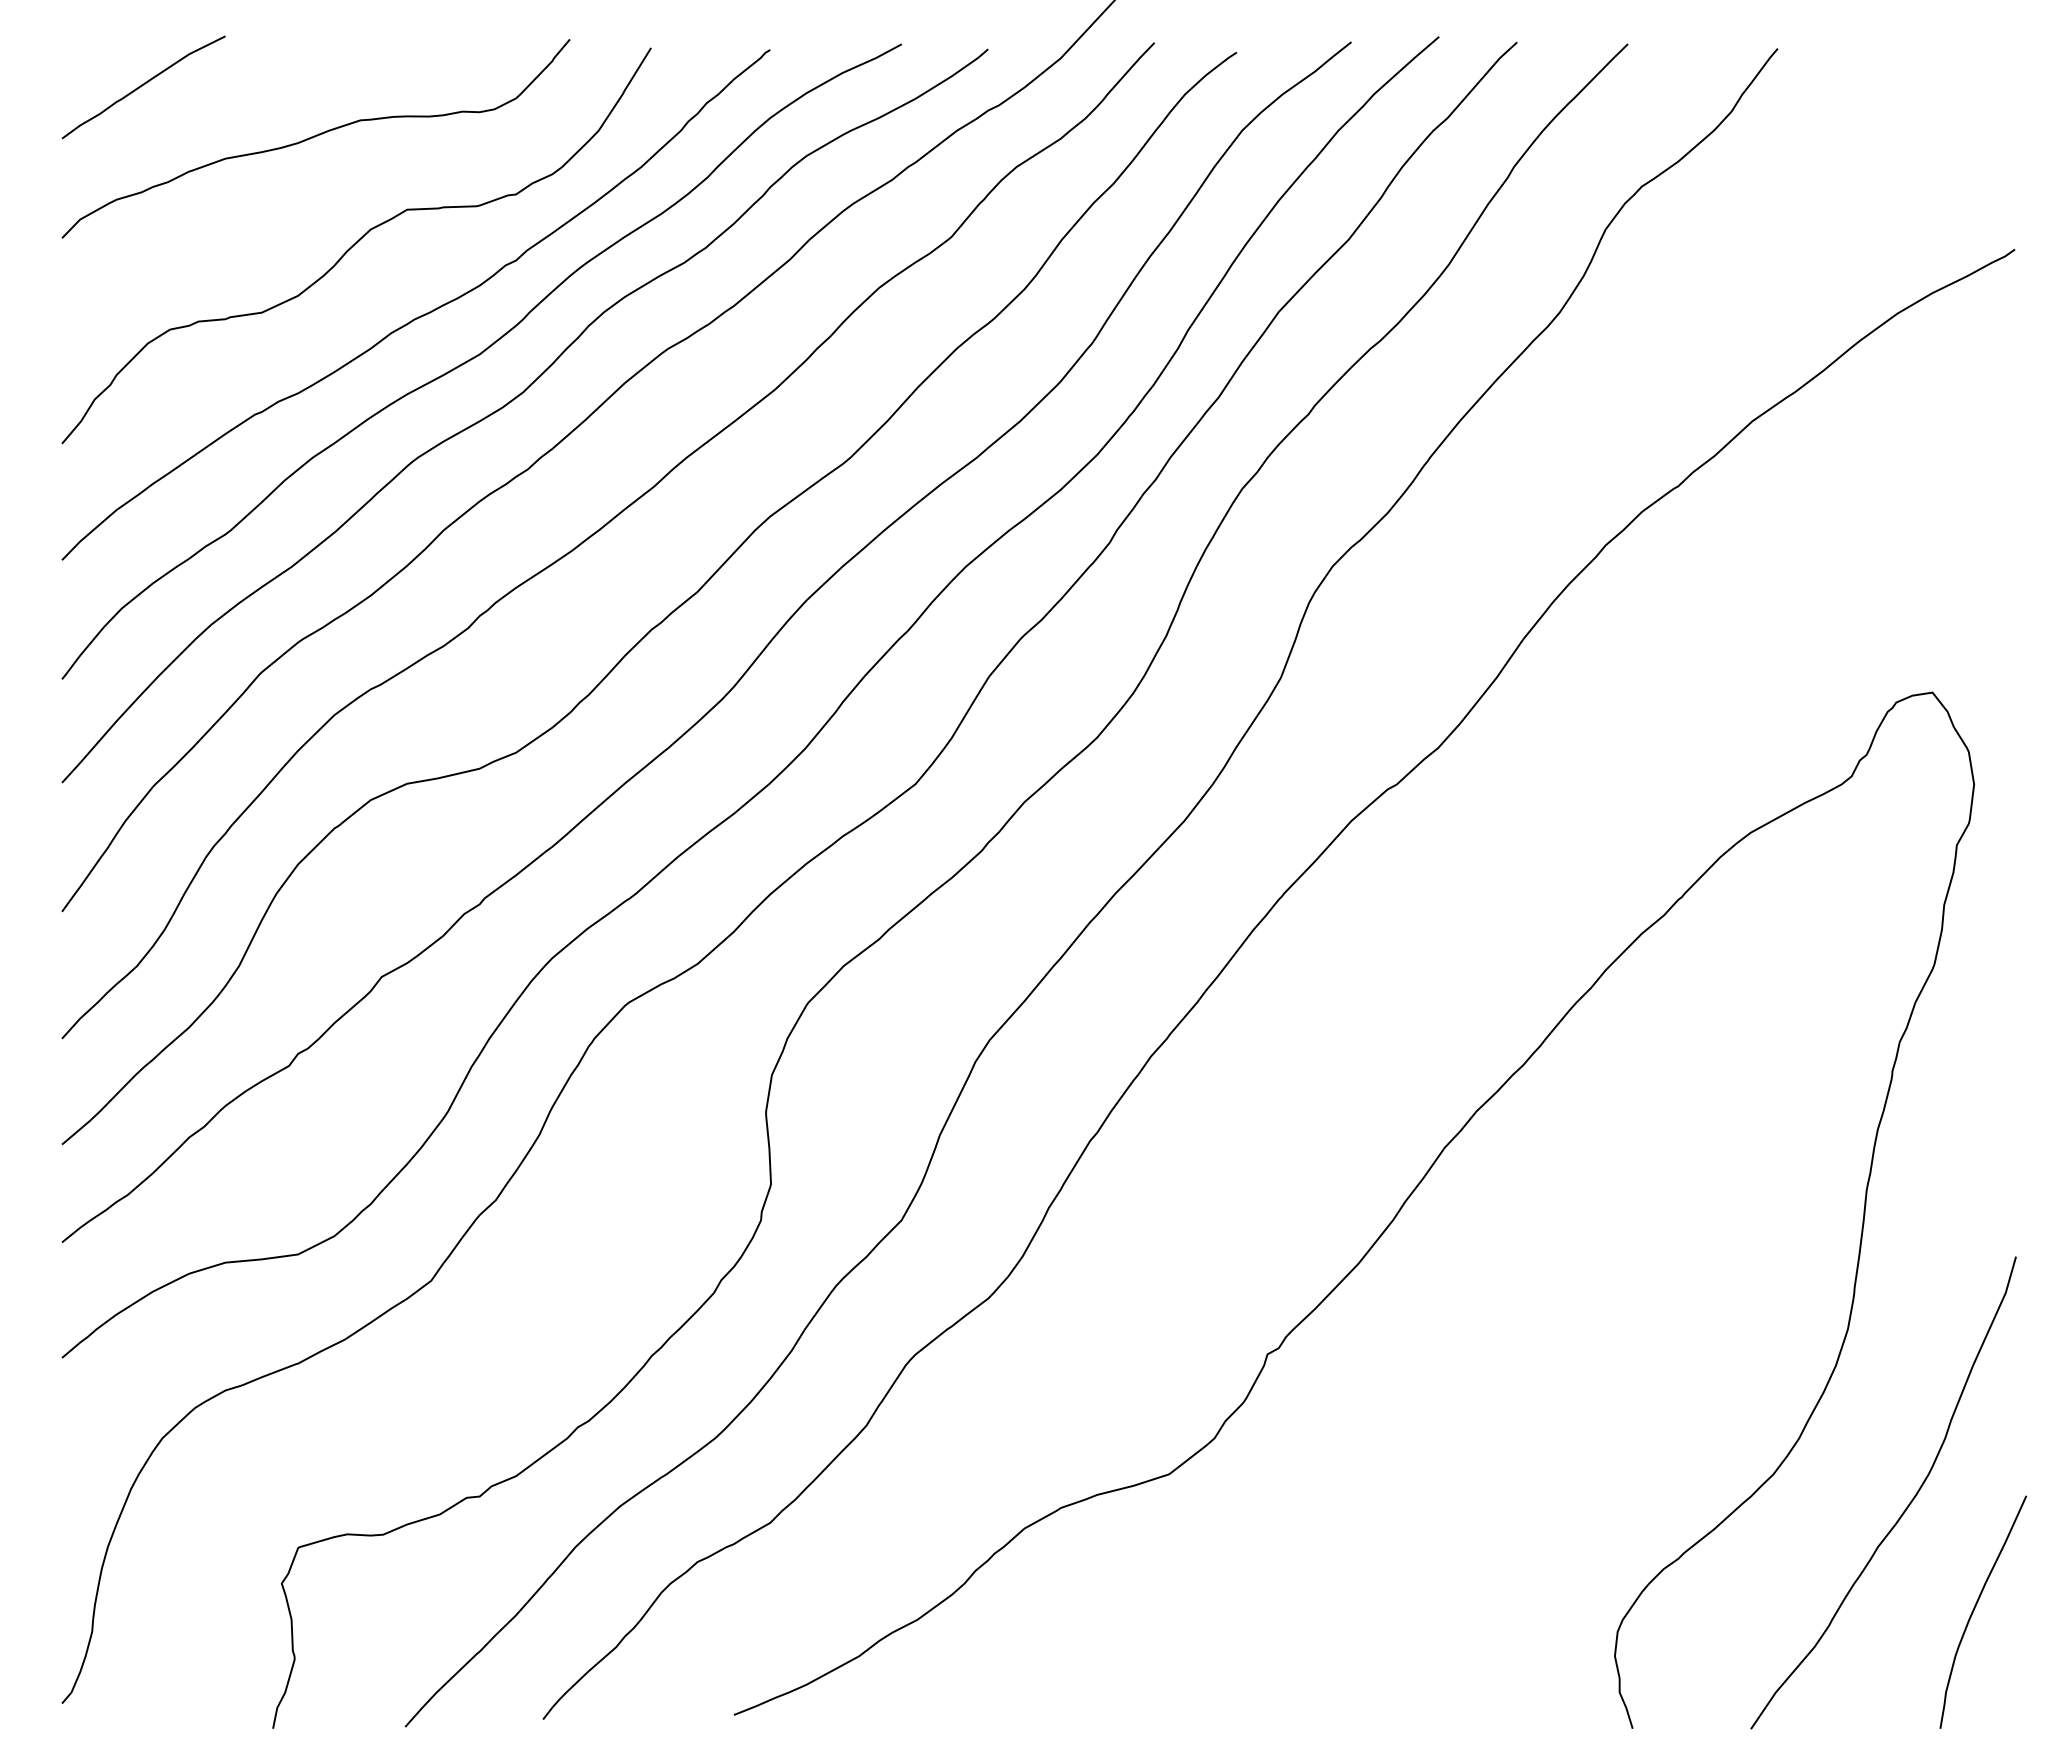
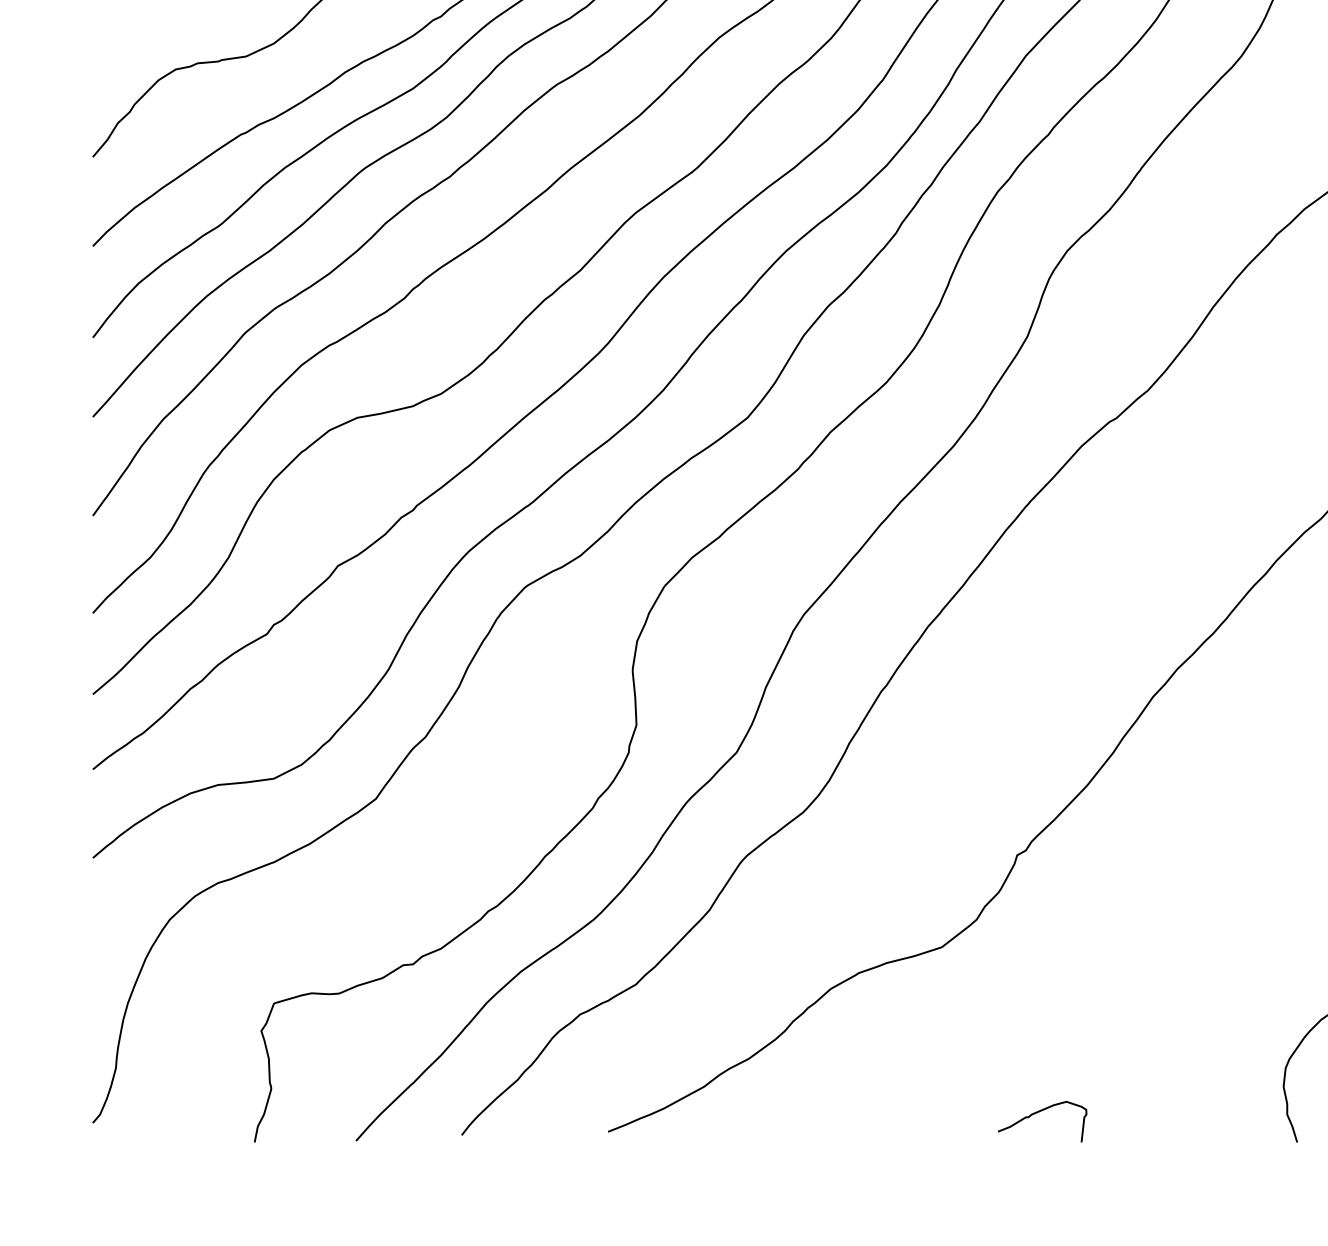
curve: (1294, 1690) -> (1037, 1113), added

